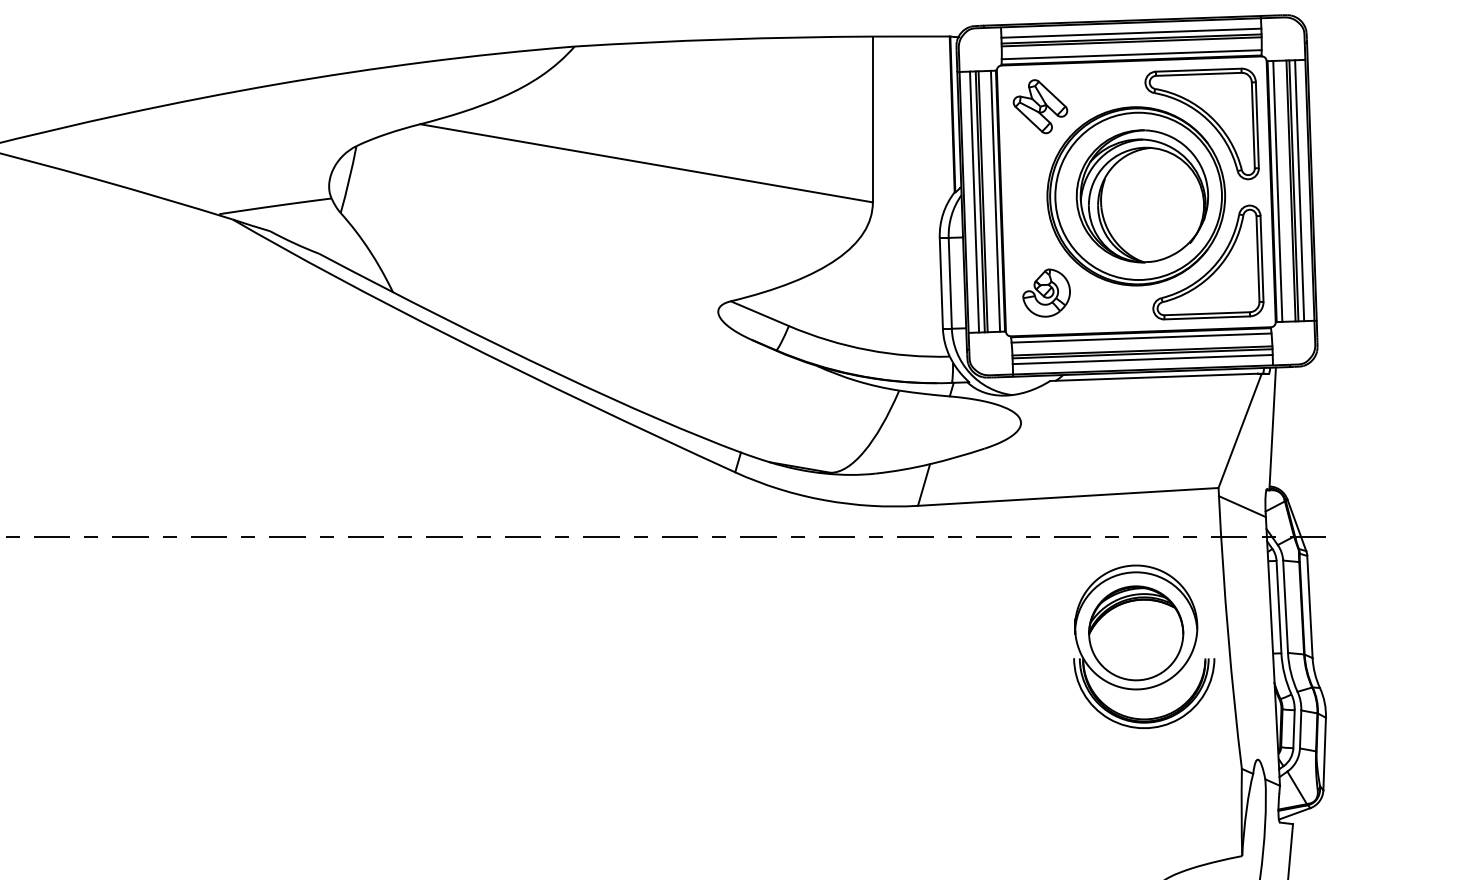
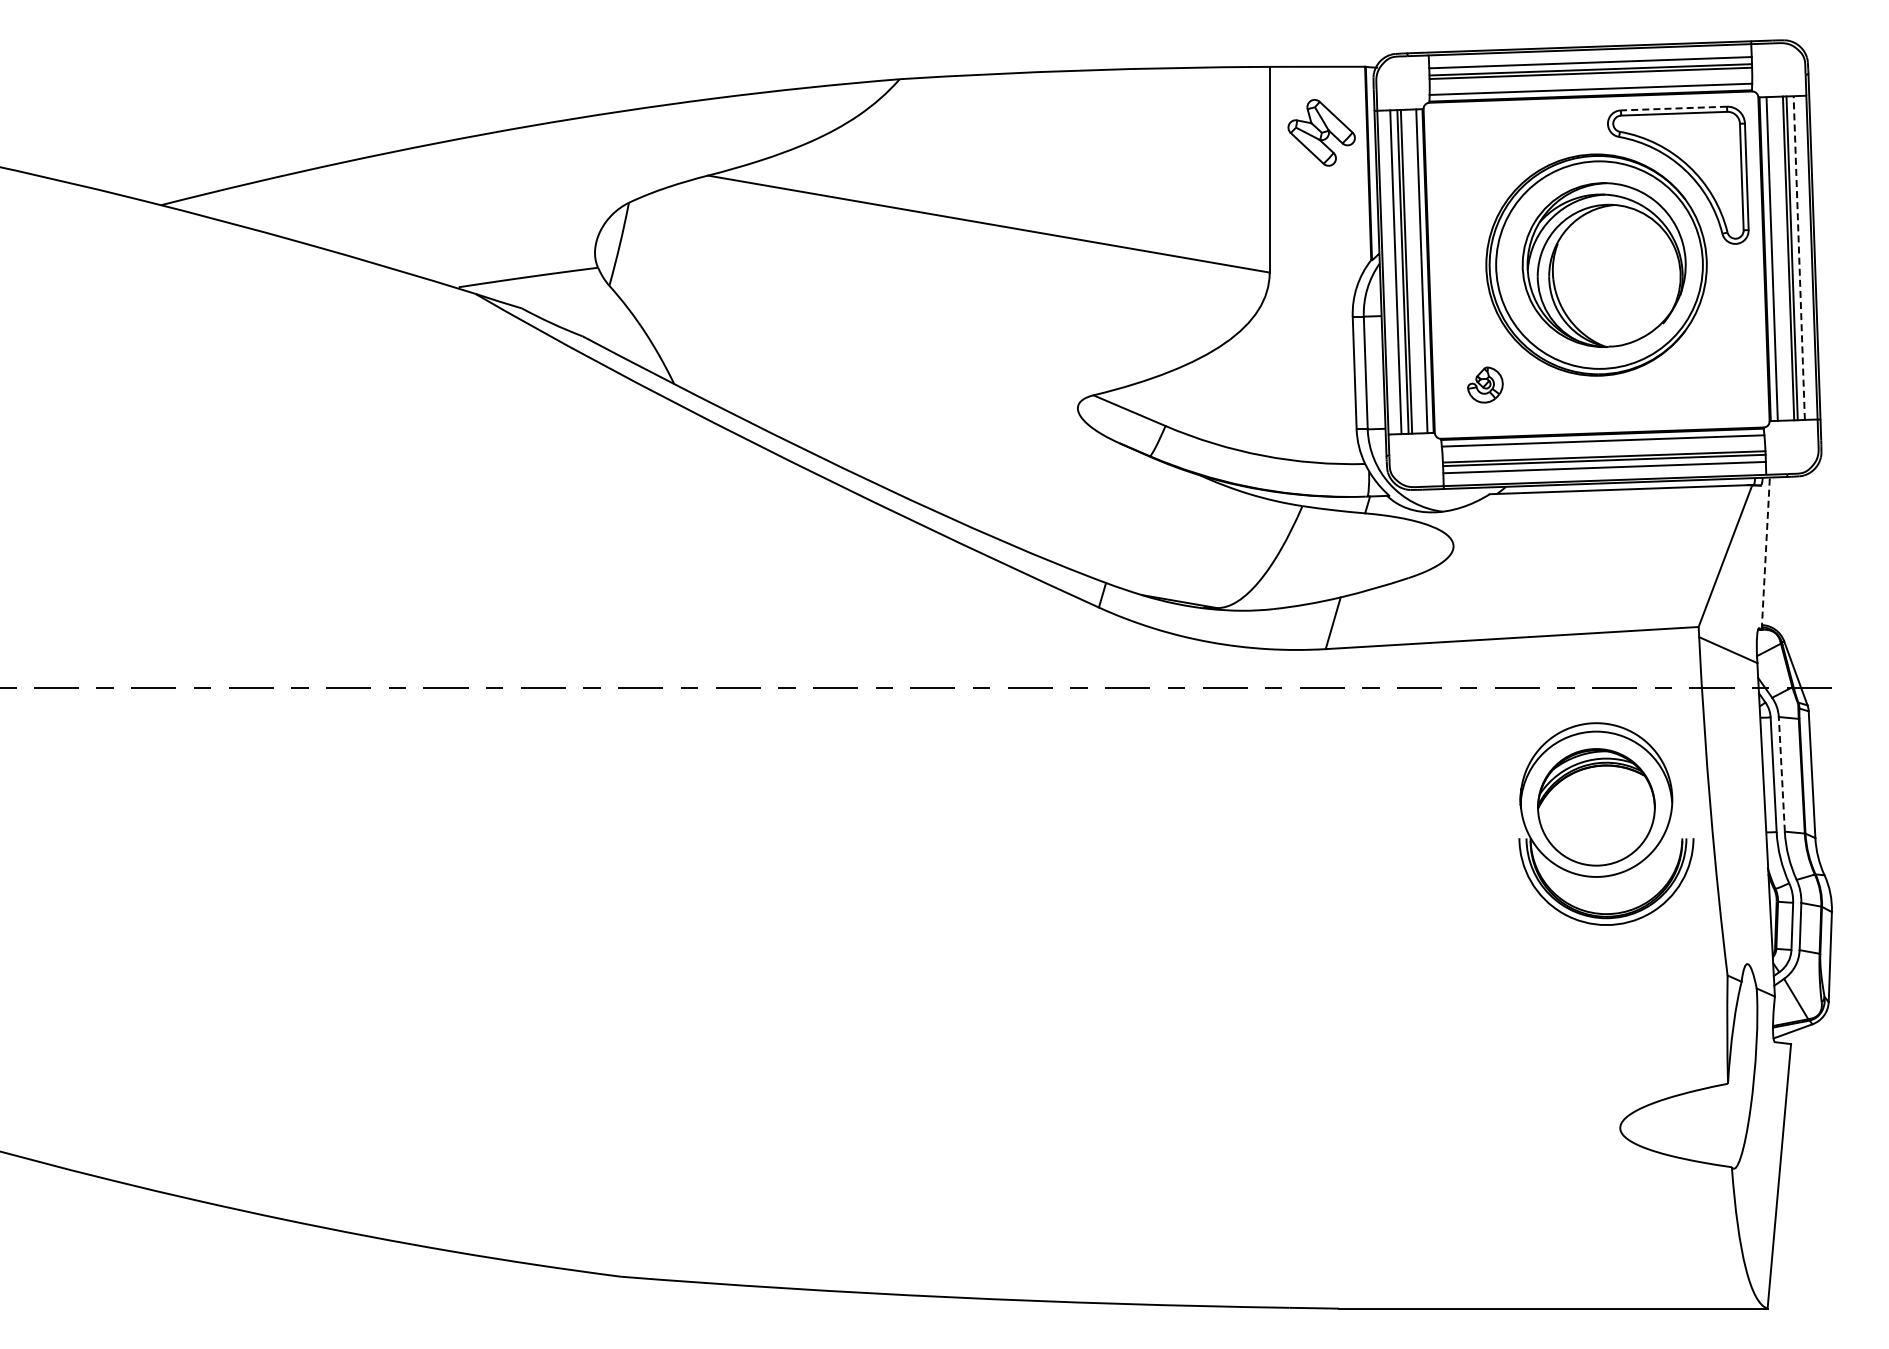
line: (1198, 70) -> (1673, 108), solid -> dashed
part: (1040, 106) -> (1321, 132), moved
line: (1299, 191) -> (1799, 258), solid -> dashed
part: (1212, 266) -> (1691, 352), removed
part: (1046, 292) -> (1485, 384), size x0.6
line: (1272, 428) -> (1765, 553), solid -> dashed
line: (1285, 606) -> (1781, 773), solid -> dashed

